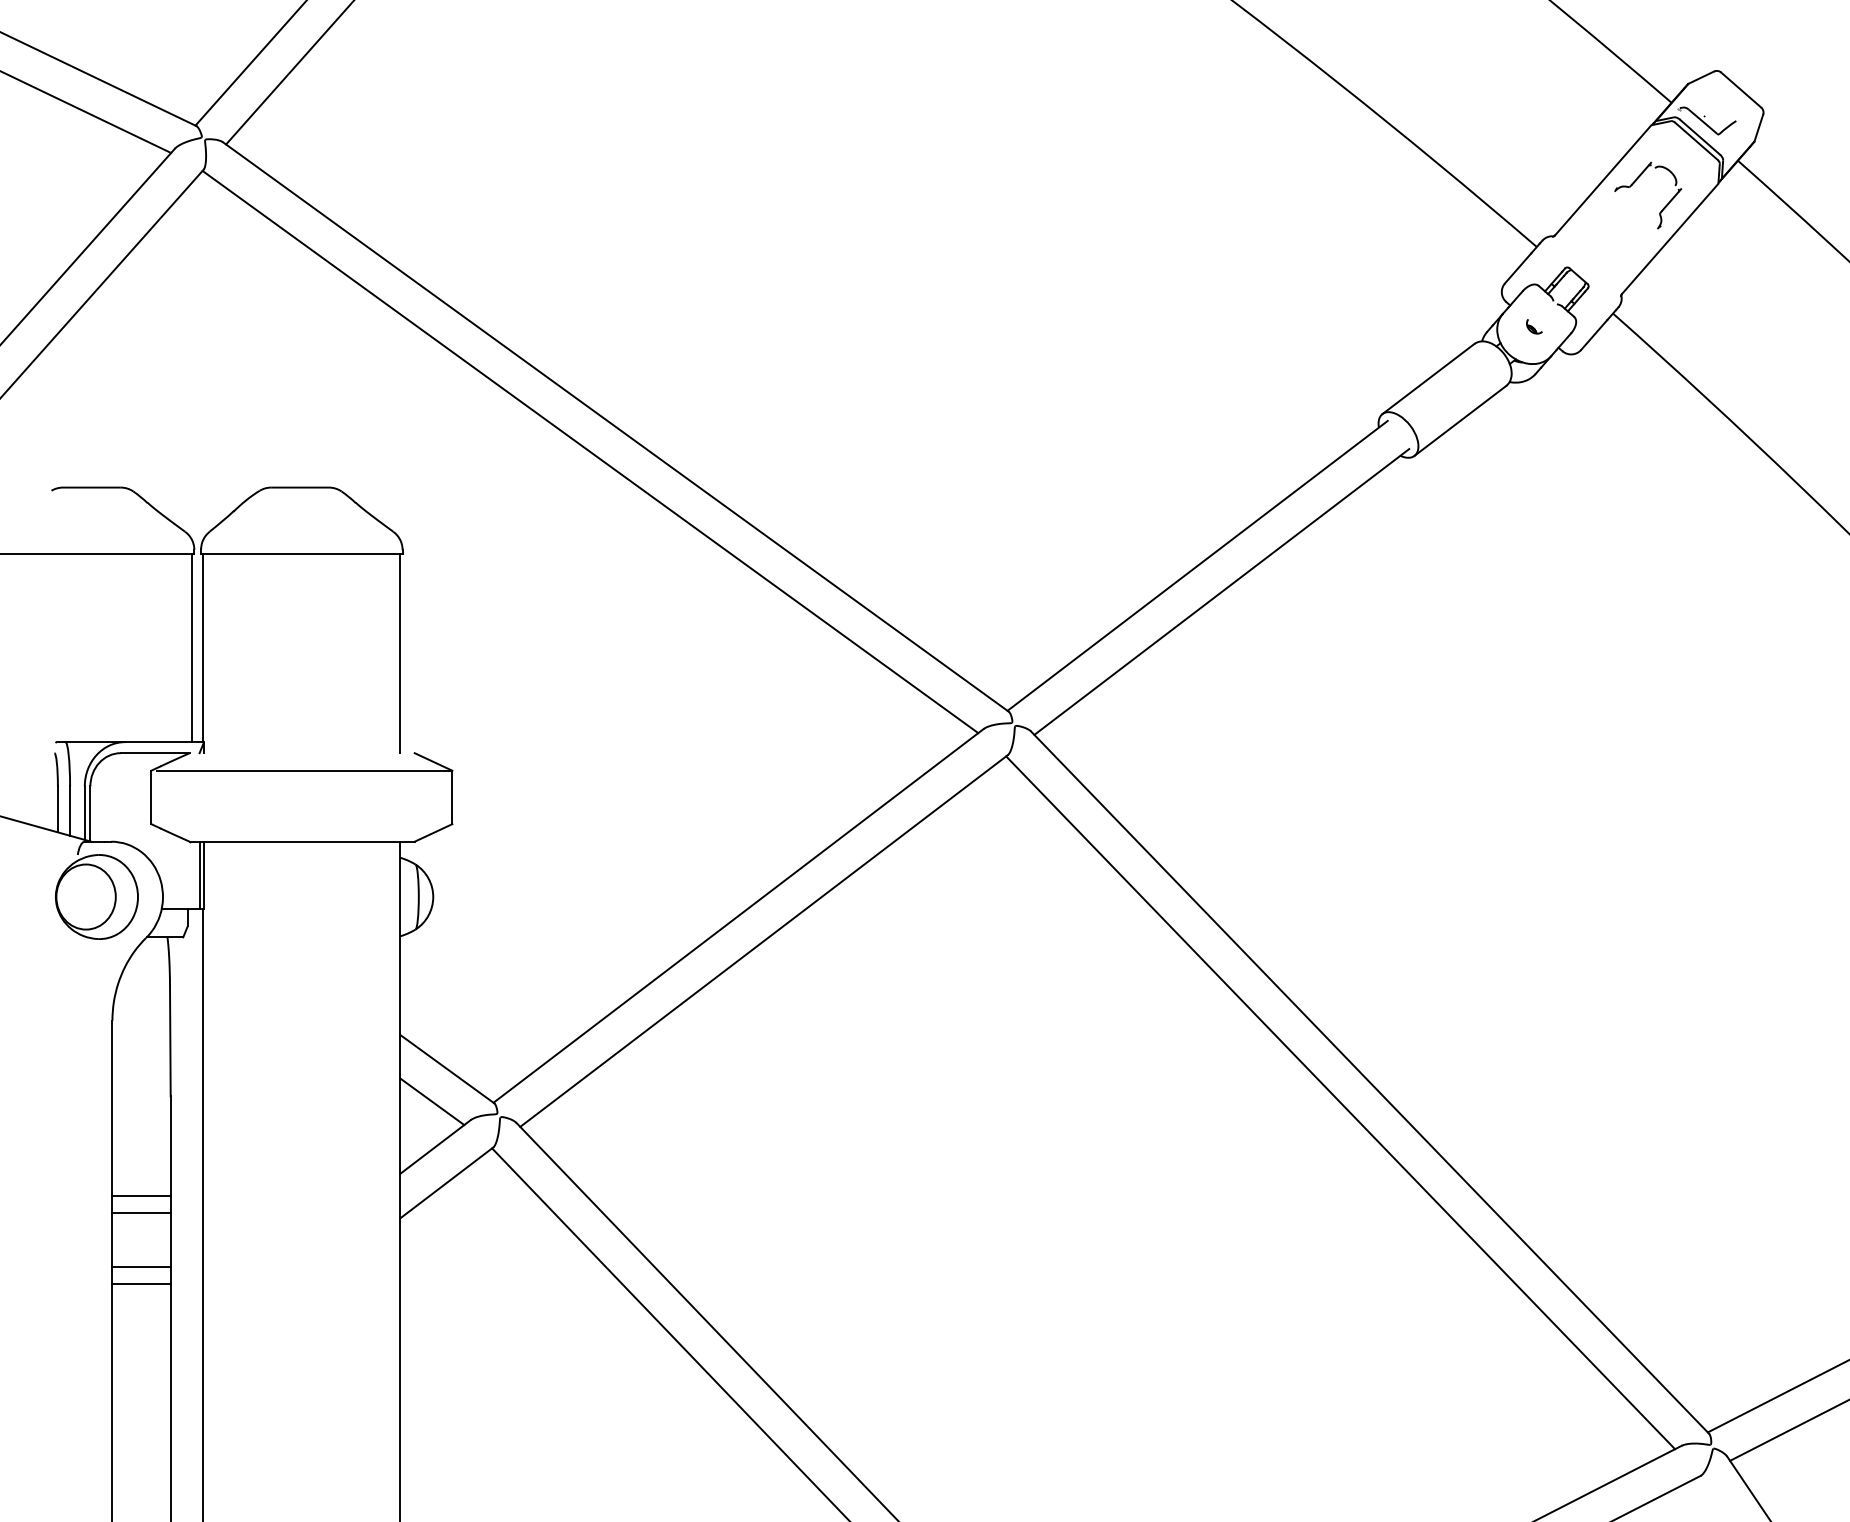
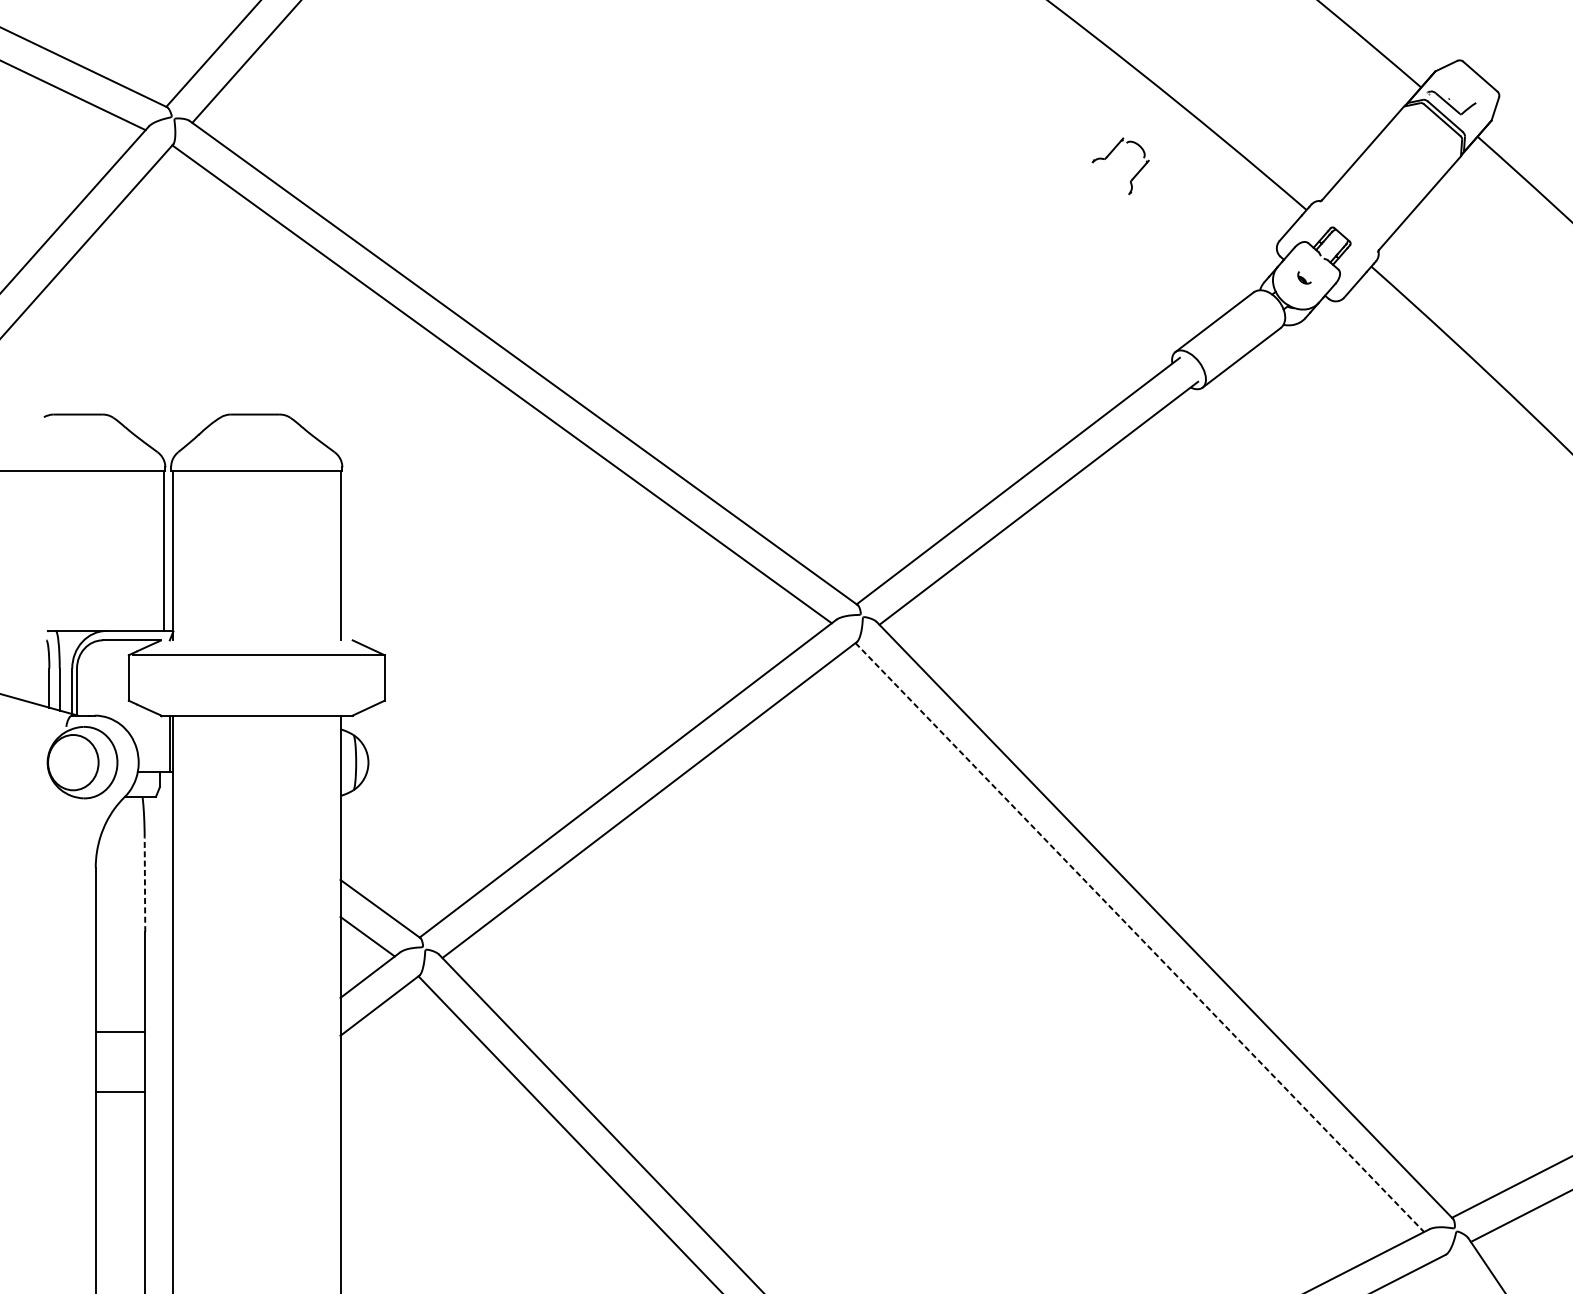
part: (1635, 182) -> (1109, 155), moved
line: (170, 1040) -> (145, 884), solid -> dashed
line: (1340, 1102) -> (1139, 937), solid -> dashed
line: (141, 1195) -> (120, 1016), removed
line: (141, 1266) -> (120, 1076), removed

